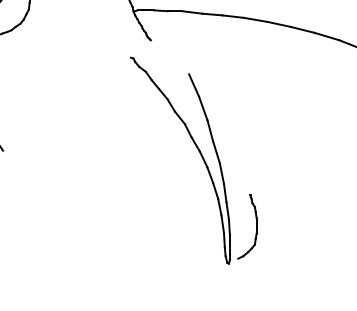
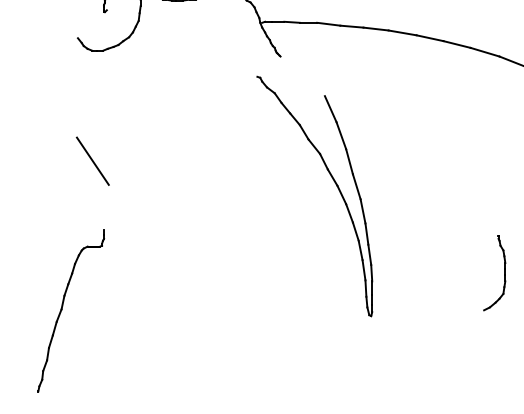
part: (255, 227) -> (504, 273), moved

